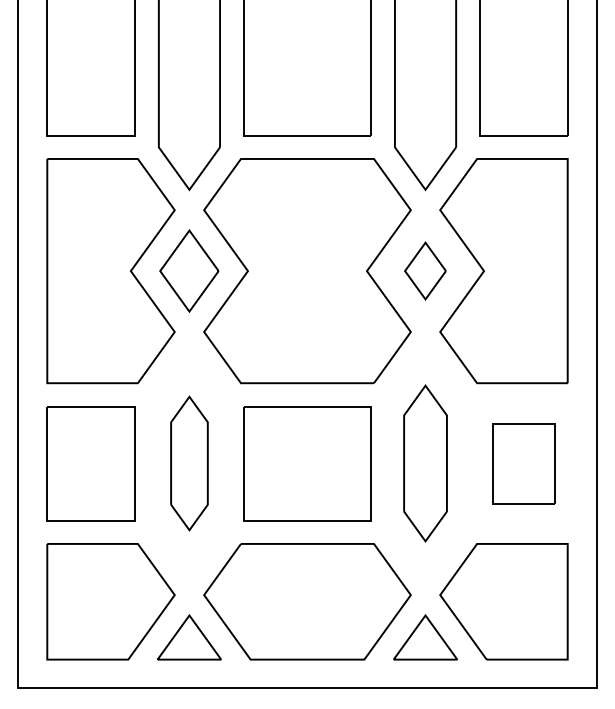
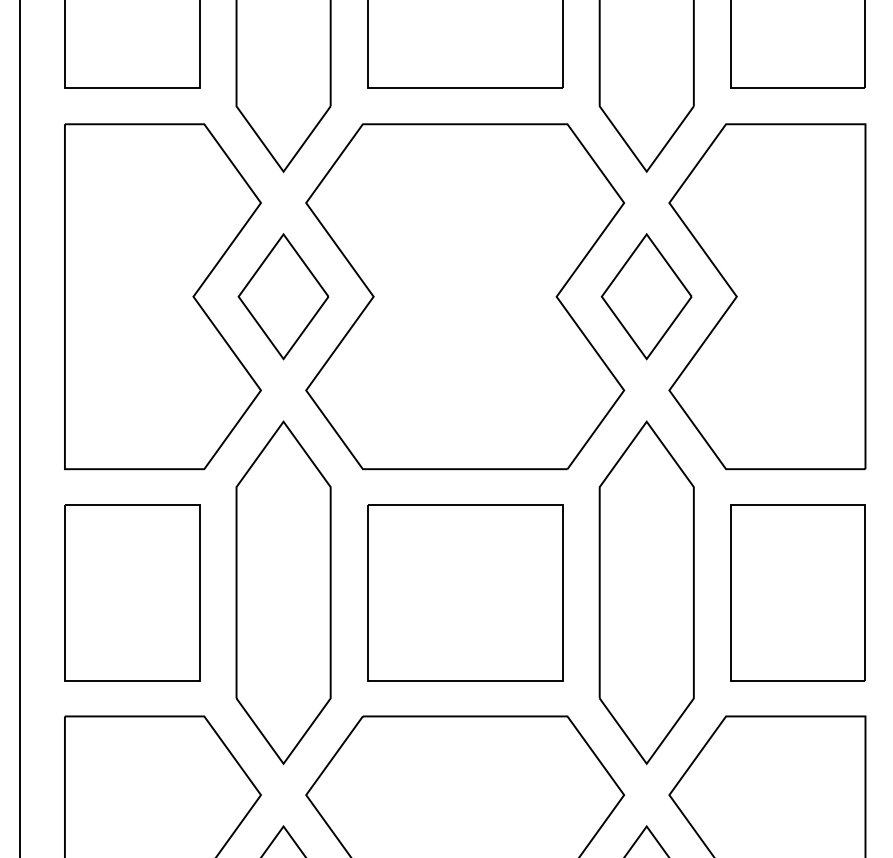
part: (425, 270) -> (646, 295), size x1.43
part: (189, 463) -> (283, 592), size x1.67
part: (425, 463) -> (646, 592), size x1.43
part: (523, 463) -> (797, 592), size x1.43

